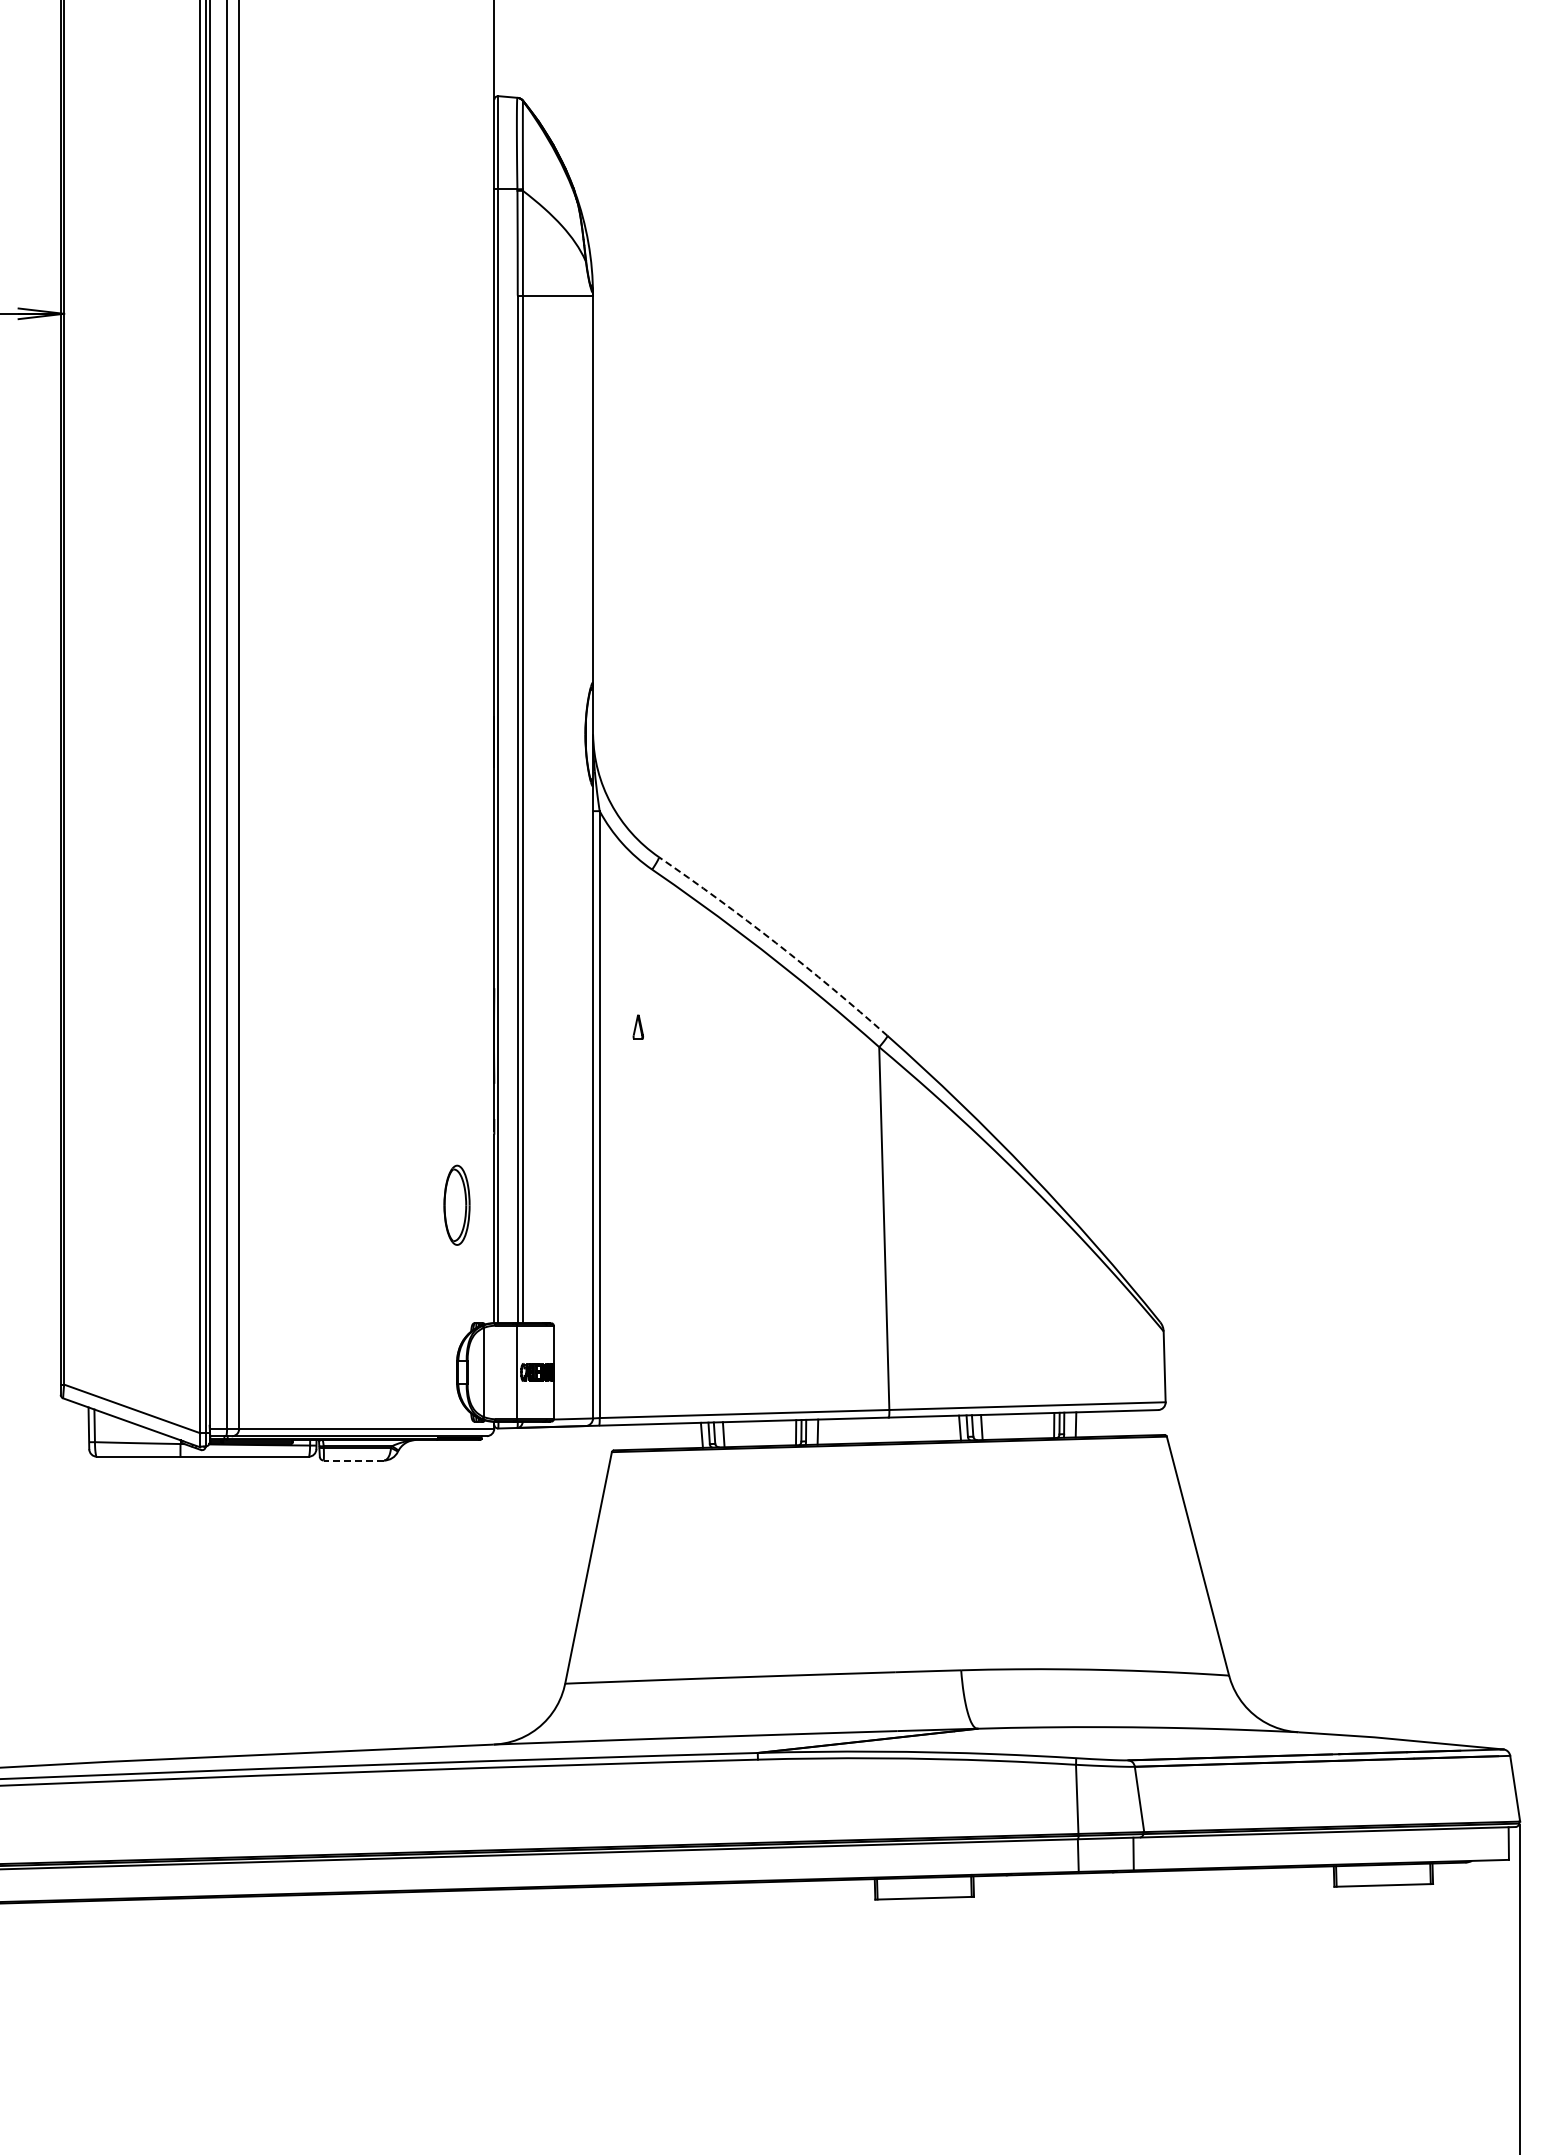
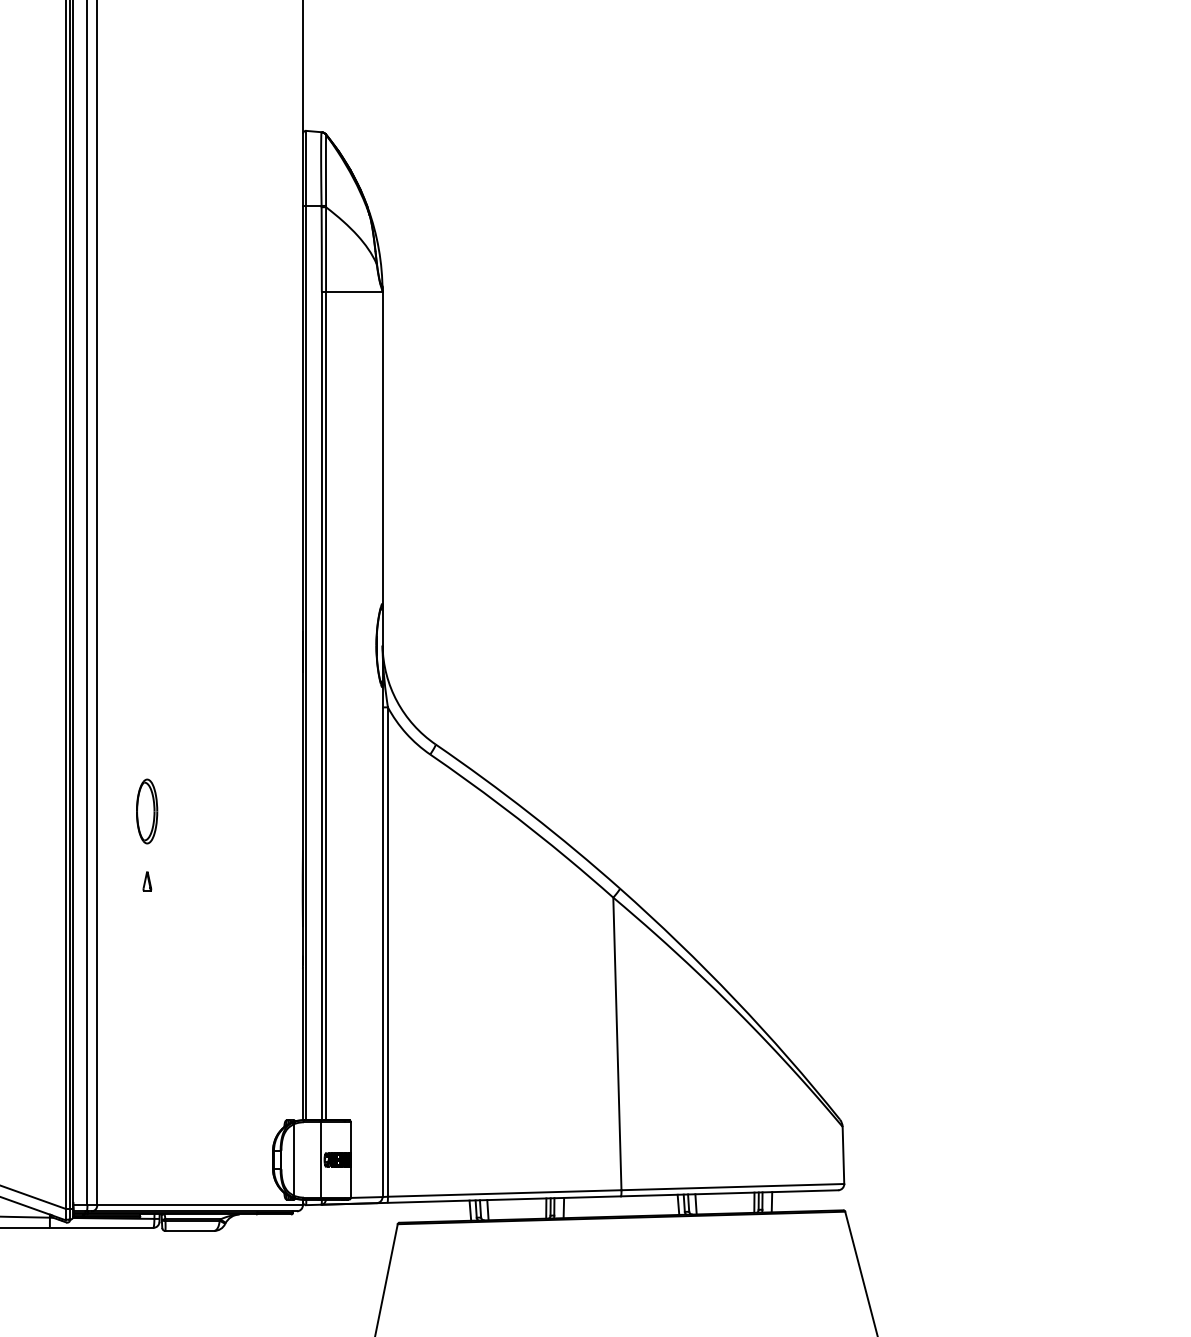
arc: (775, 942) -> (529, 813), dashed -> solid
part: (637, 1026) -> (146, 881), moved
part: (456, 1204) -> (146, 810), moved
line: (353, 1460) -> (189, 1230), dashed -> solid

